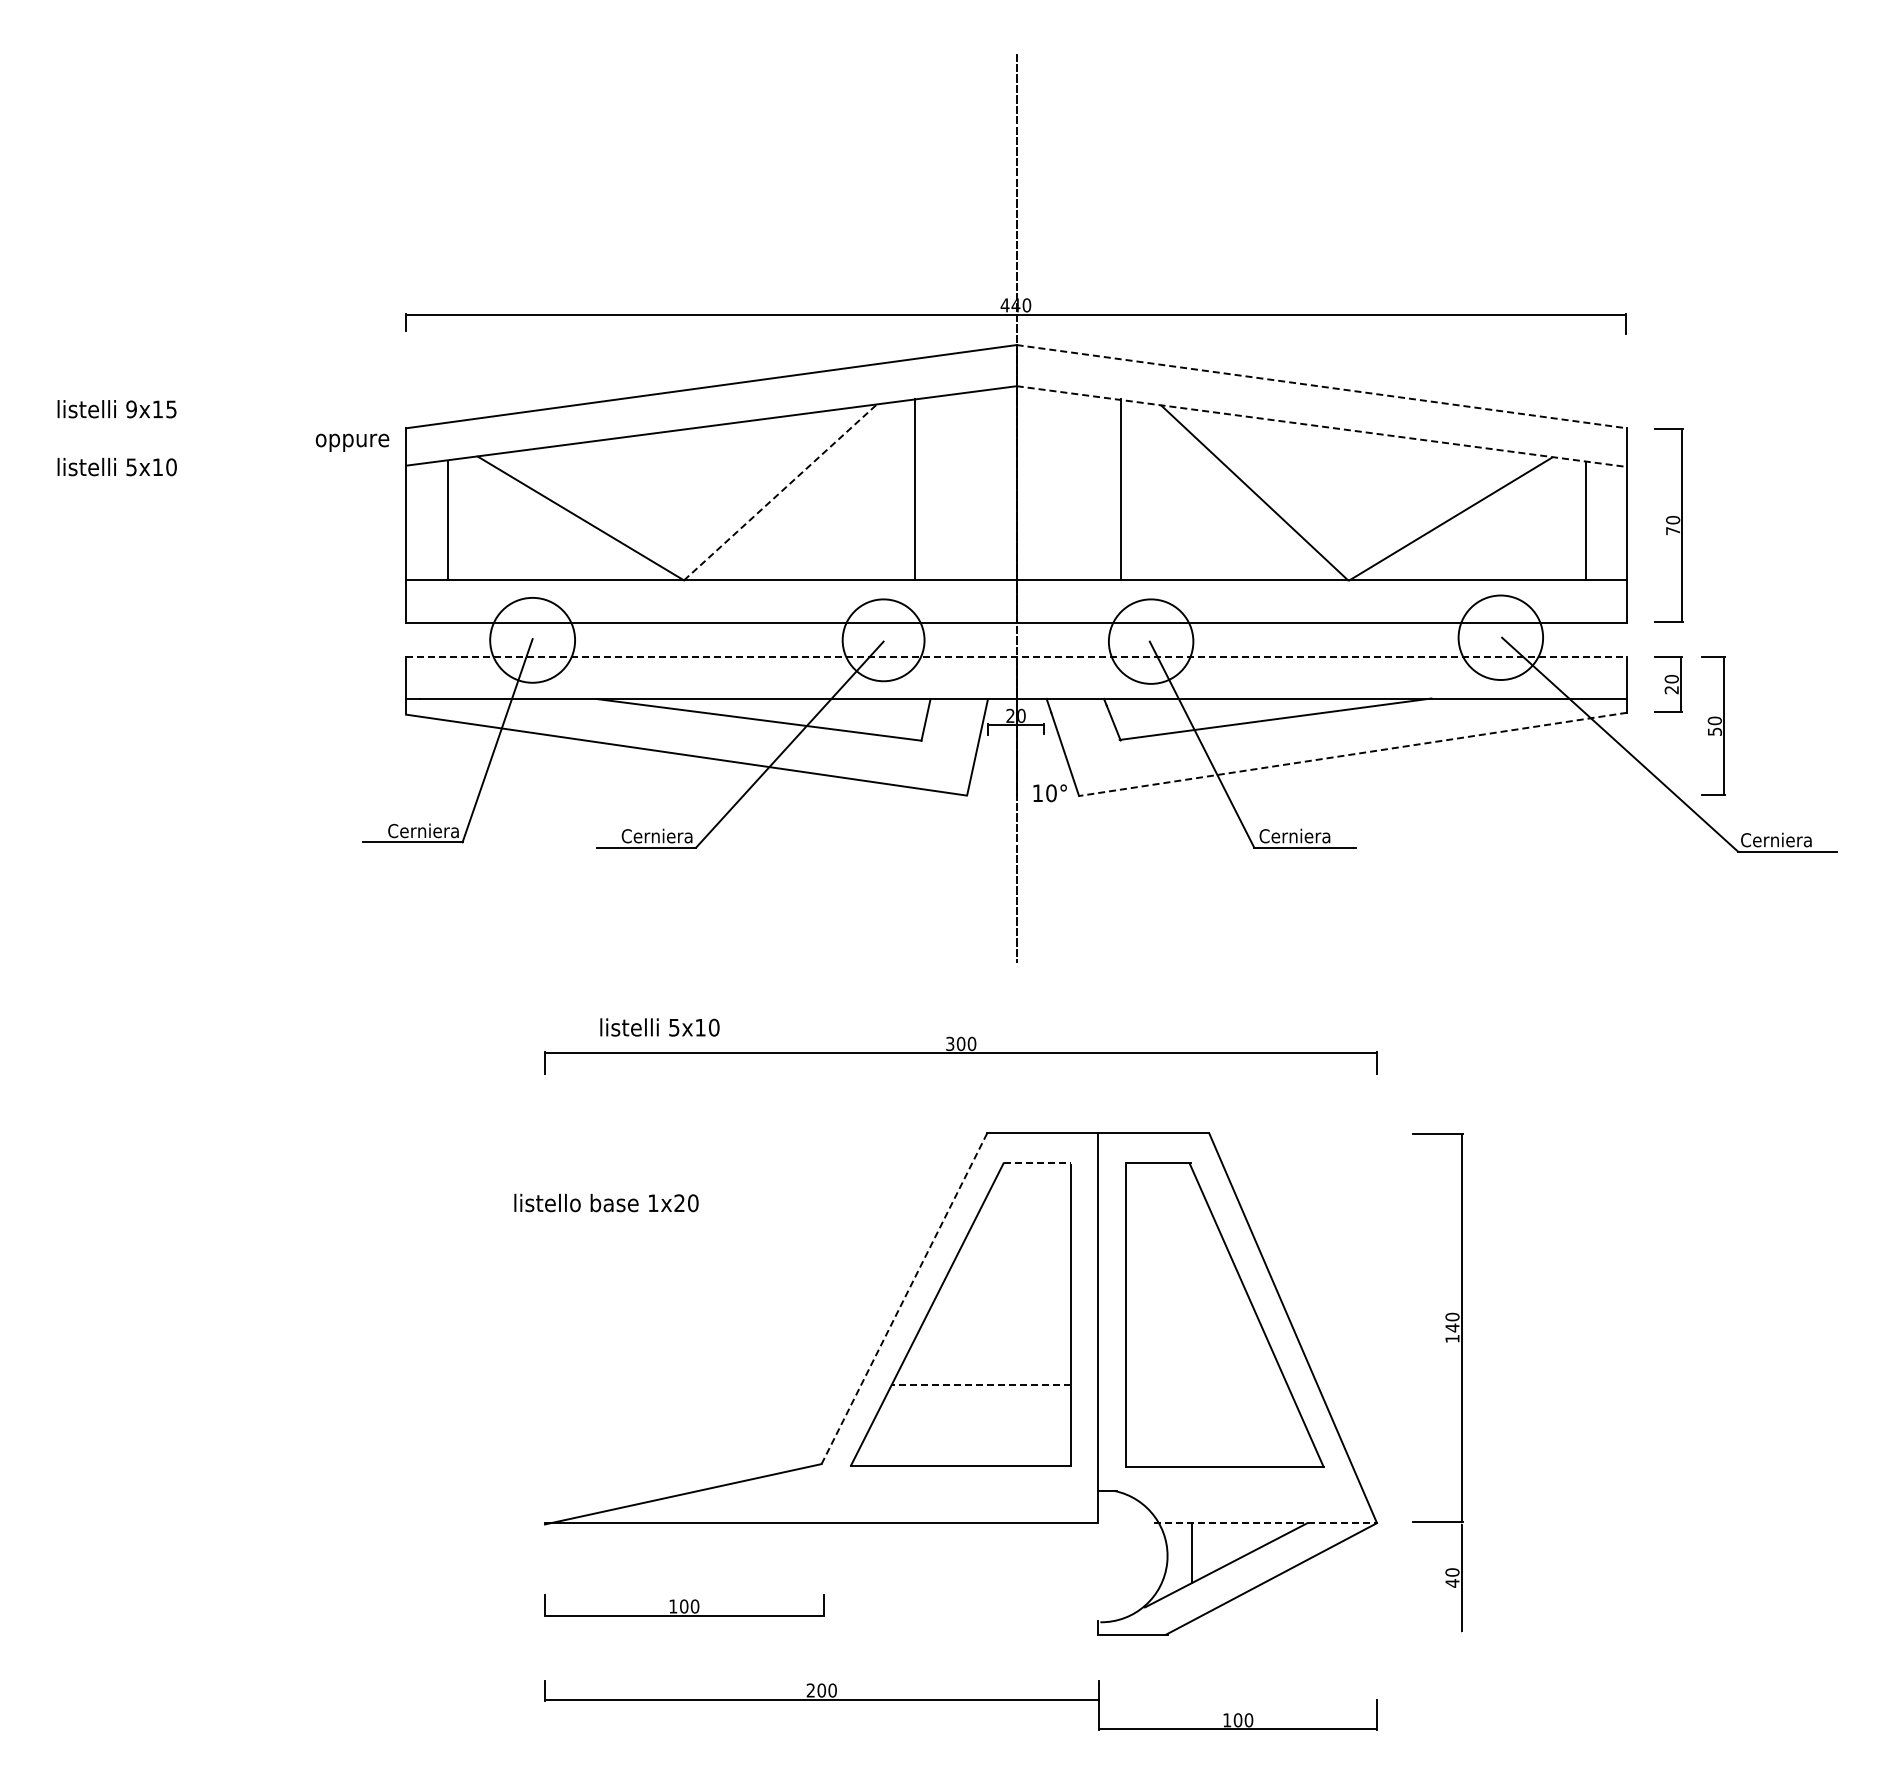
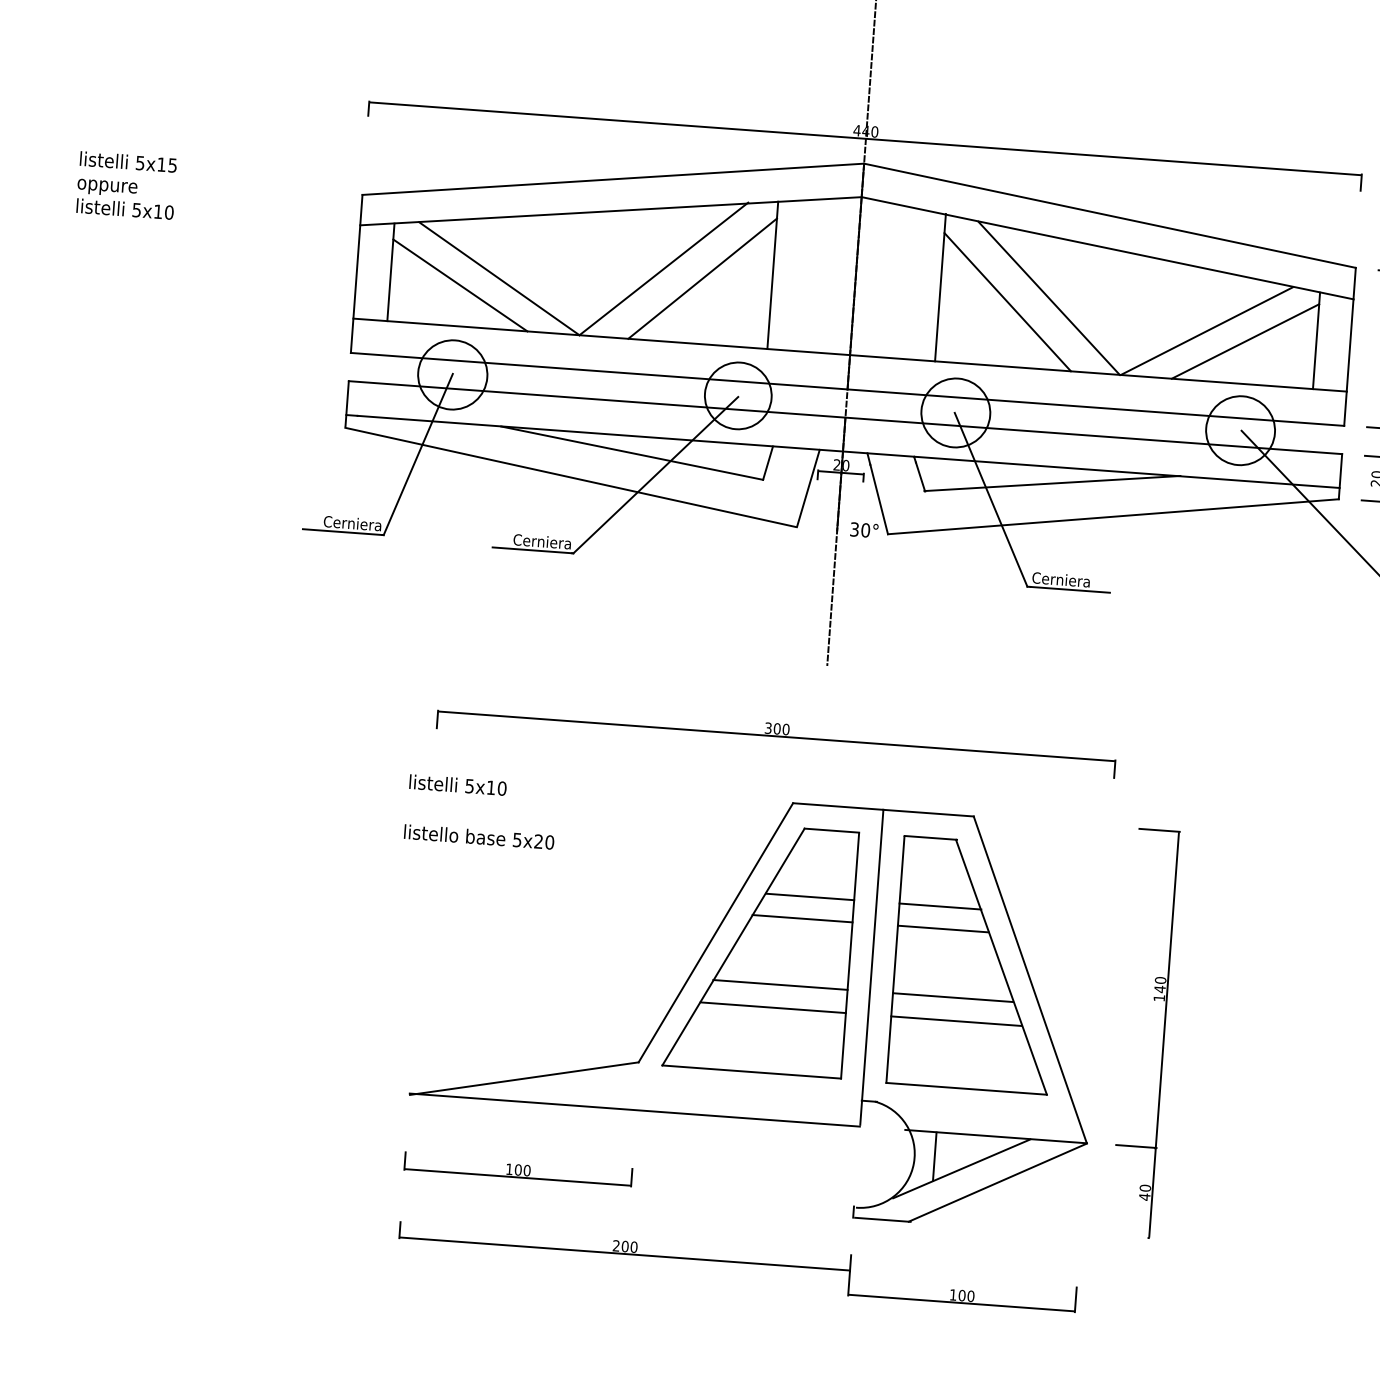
line: (1322, 386) -> (1110, 215), dashed -> solid
text: (131, 409) -> (140, 163), 9x15 -> 5x15
line: (1322, 426) -> (1108, 248), dashed -> solid
text: (352, 442) -> (107, 187), moved
line: (781, 491) -> (664, 268), dashed -> solid
line: (829, 500) -> (702, 278), added
line: (1204, 501) -> (1007, 302), added
line: (1498, 528) -> (1245, 341), added
line: (533, 530) -> (460, 285), added
line: (1016, 657) -> (845, 417), dashed -> solid
line: (1352, 754) -> (1112, 516), dashed -> solid
text: (1037, 793) -> (854, 529), 10° -> 30°
text: (659, 1027) -> (457, 785), moved
line: (1037, 1163) -> (832, 830), dashed -> solid
text: (653, 1203) -> (517, 840), 1x20 -> 5x20
line: (1016, 1246) -> (810, 896), added
line: (1176, 1246) -> (940, 906), added
line: (1008, 1273) -> (802, 918), added
line: (1182, 1273) -> (943, 928), added
line: (904, 1298) -> (715, 932), dashed -> solid
line: (987, 1356) -> (780, 984), added
line: (1200, 1356) -> (953, 997), added
line: (980, 1385) -> (772, 1007), dashed -> solid
line: (1206, 1385) -> (956, 1021), added
line: (1265, 1522) -> (996, 1136), dashed -> solid

